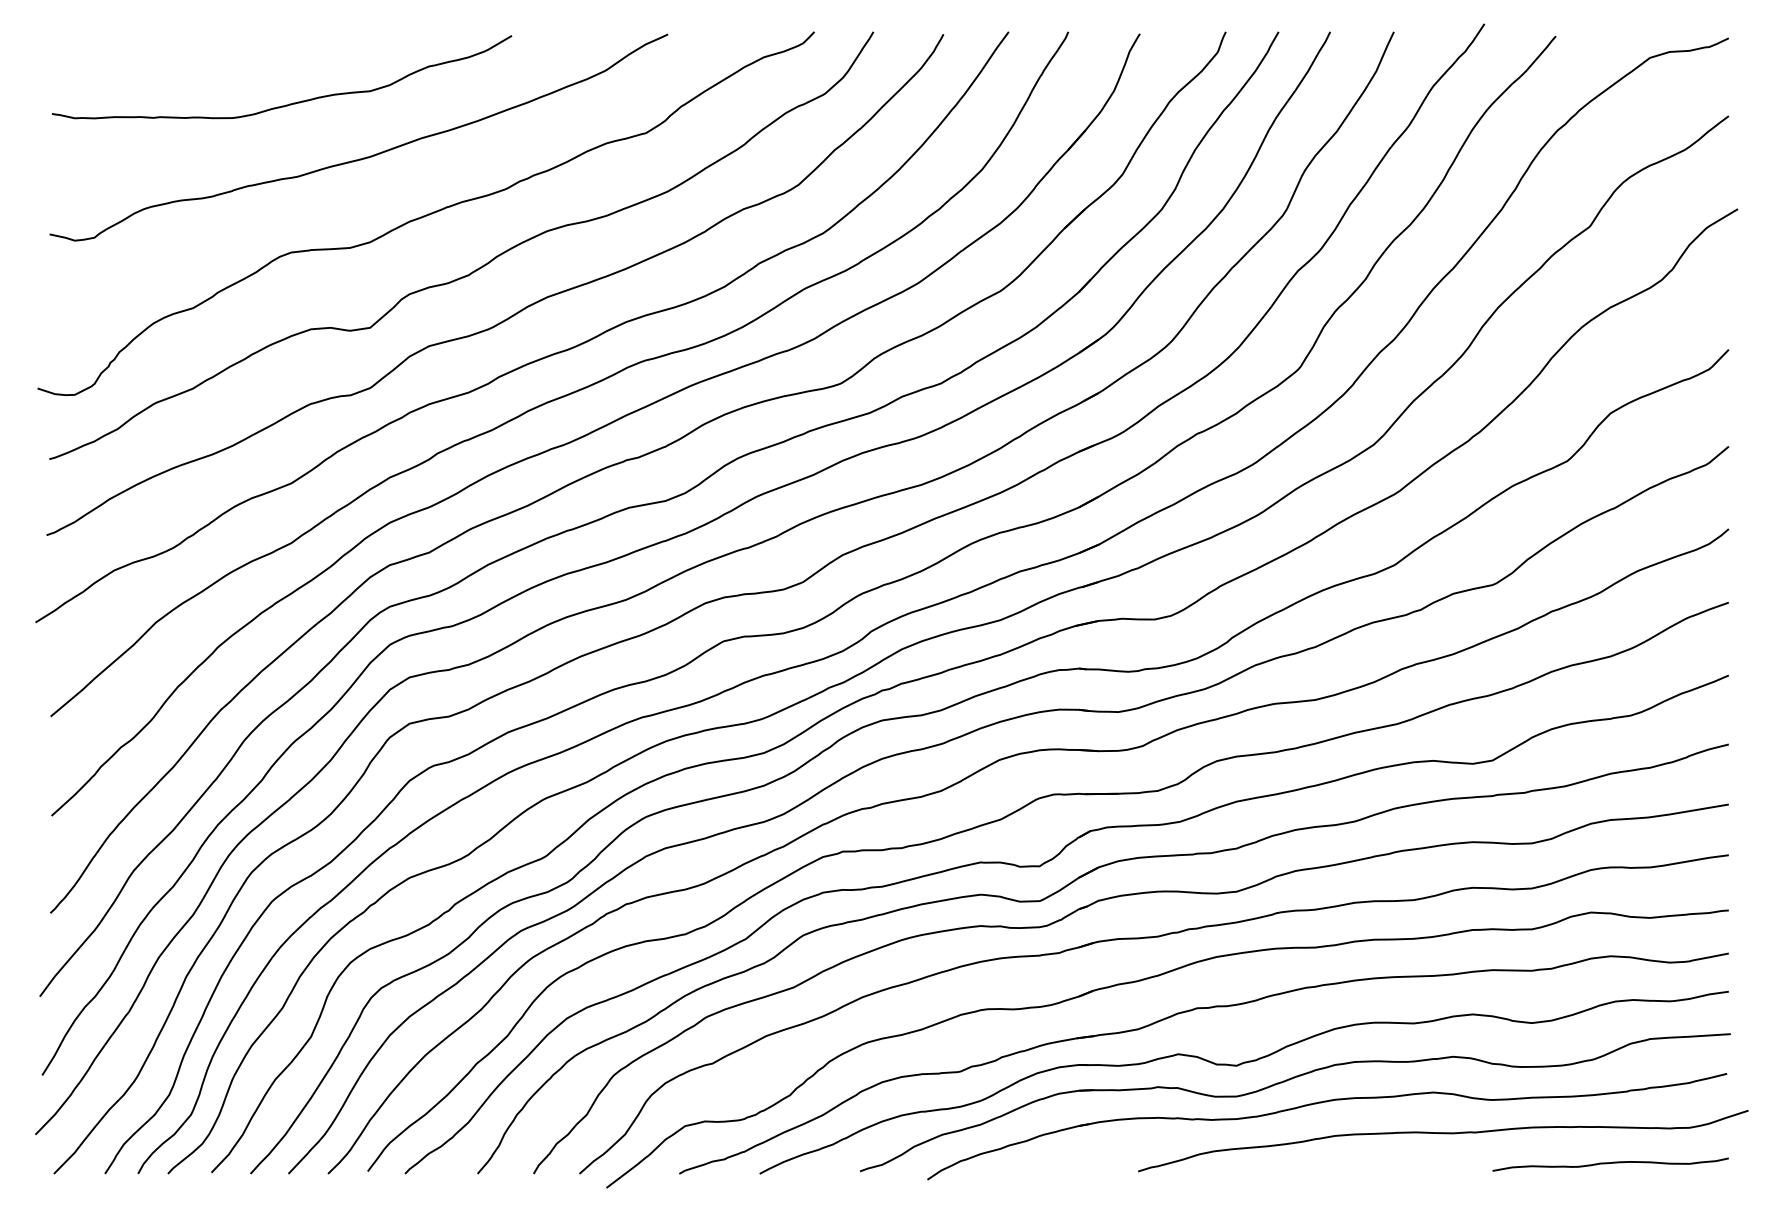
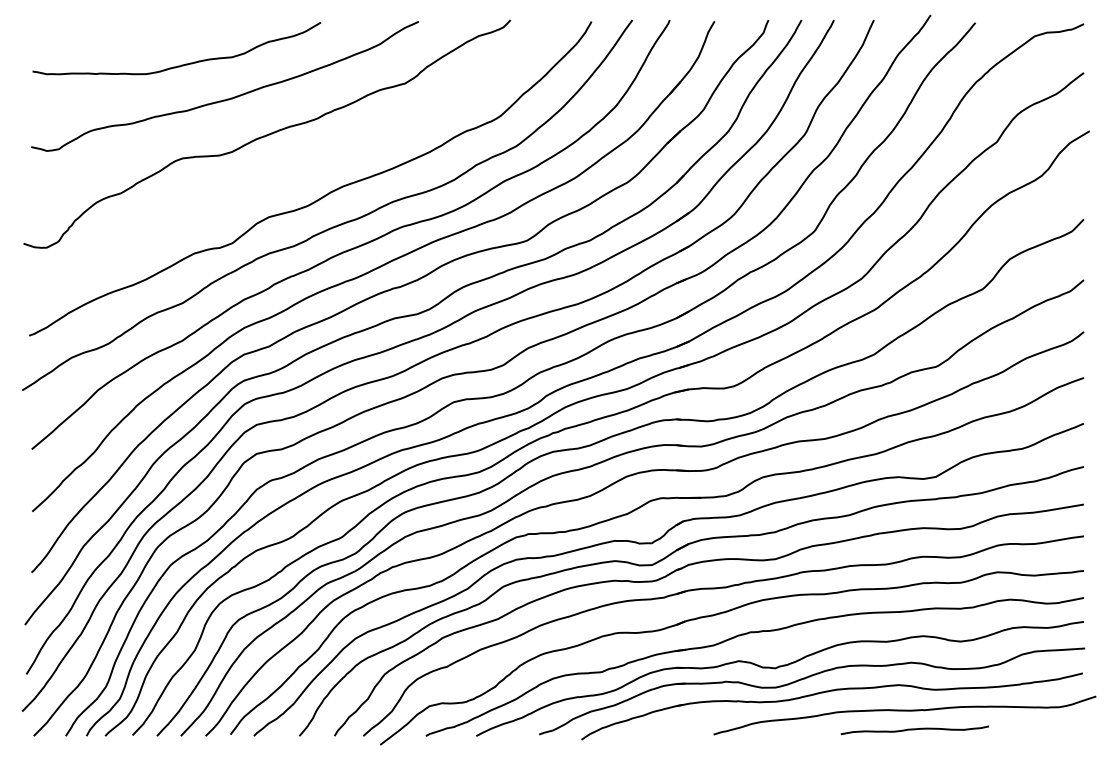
curve: (472, 270) -> (296, 169), removed
curve: (1610, 1164) -> (914, 730), moved

